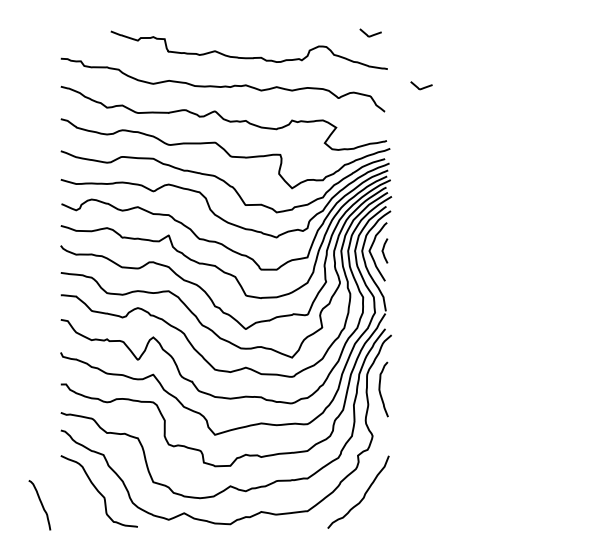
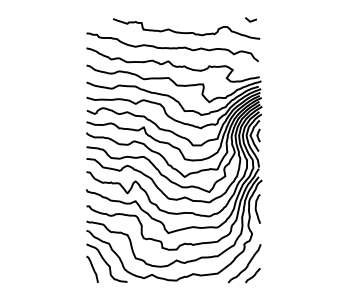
curve: (418, 85) -> (276, 47), removed
curve: (40, 503) -> (92, 268), moved
curve: (375, 514) -> (253, 275), added

